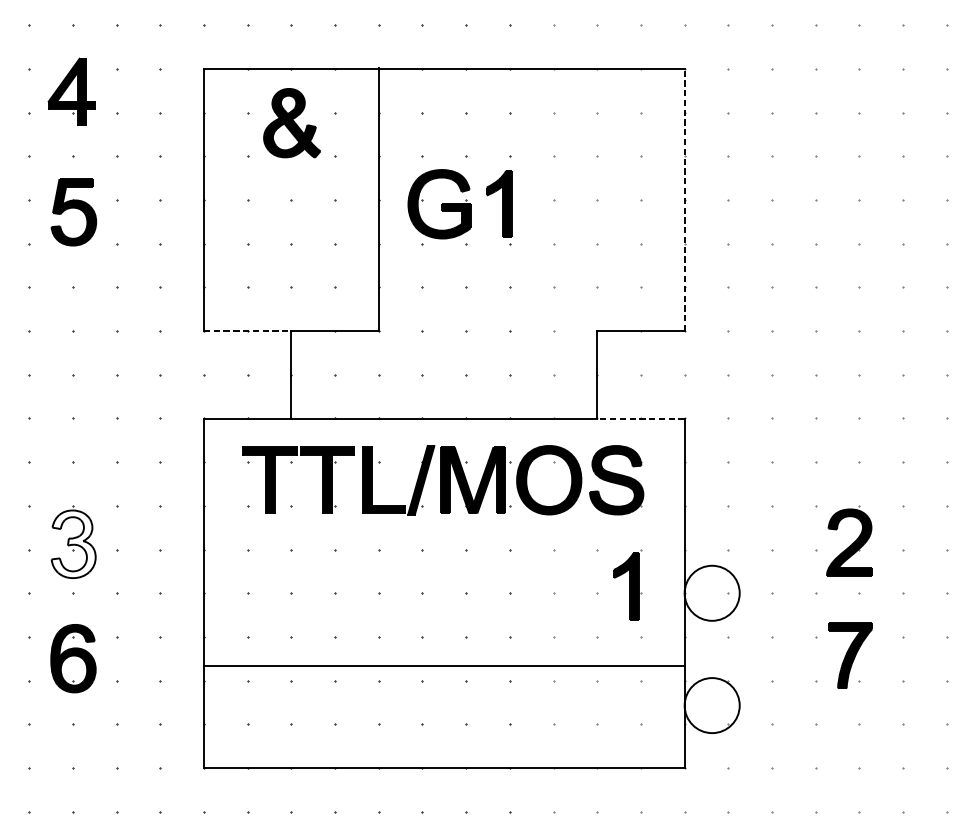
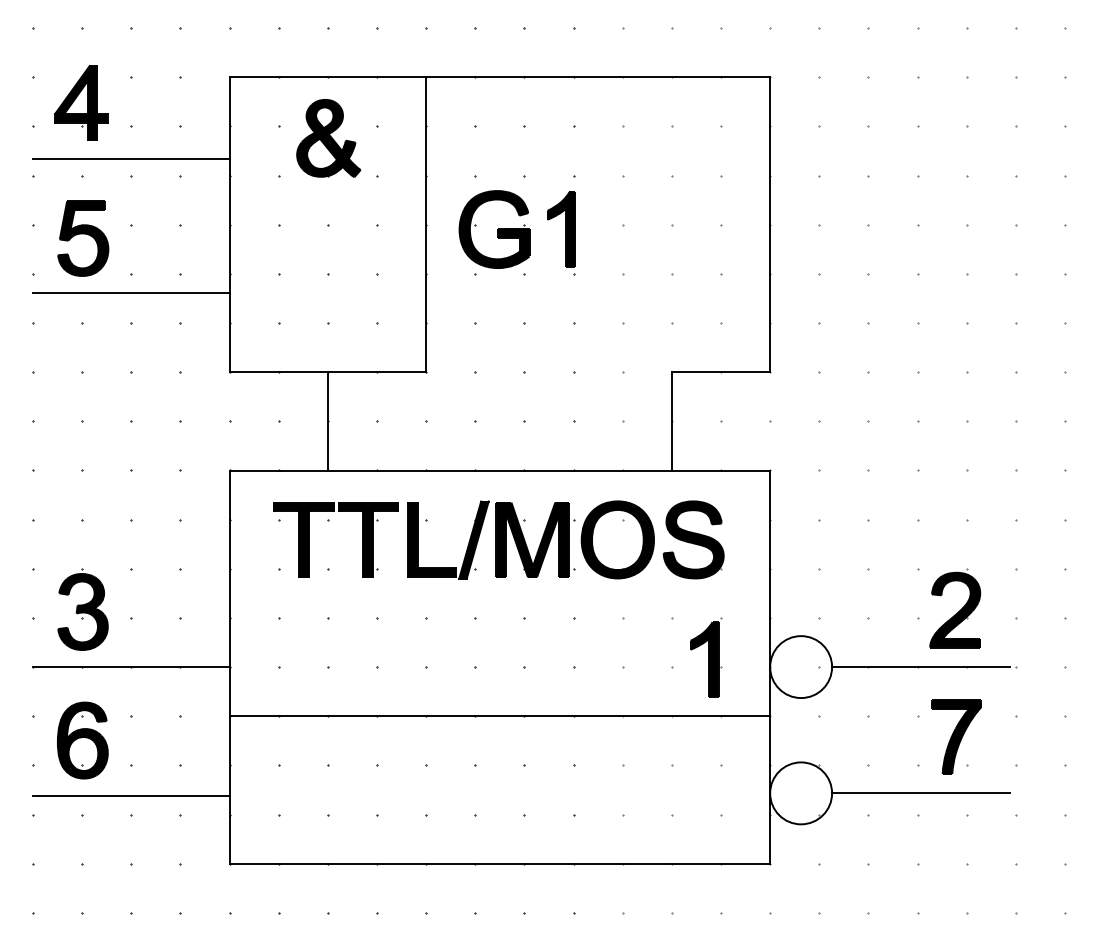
line: (116, 141) -> (131, 158), added
line: (684, 199) -> (770, 224), dashed -> solid
line: (116, 261) -> (131, 293), added
line: (248, 331) -> (279, 372), dashed -> solid
line: (640, 418) -> (720, 470), dashed -> solid
fill: (73, 543) -> (82, 611), added
line: (116, 593) -> (131, 667), added
line: (818, 593) -> (920, 667), added
line: (443, 666) -> (499, 716), moved
line: (818, 705) -> (920, 793), added
line: (116, 707) -> (131, 795), added

